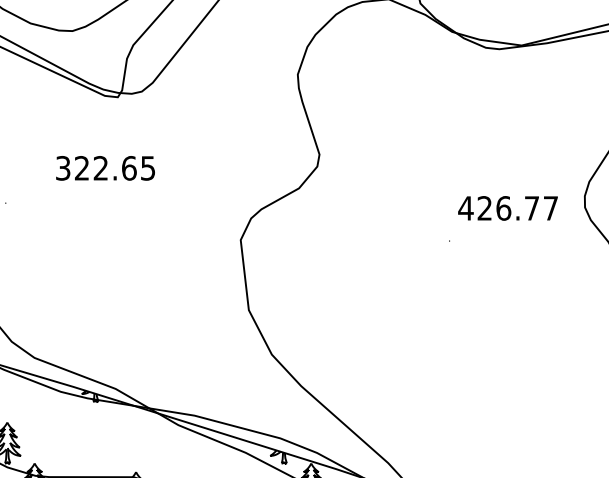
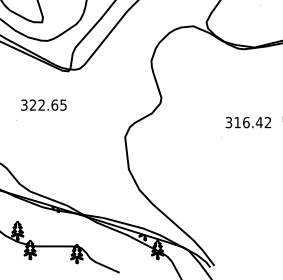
text: (104, 166) -> (43, 104), moved
text: (508, 208) -> (248, 122), 426.77 -> 316.42

